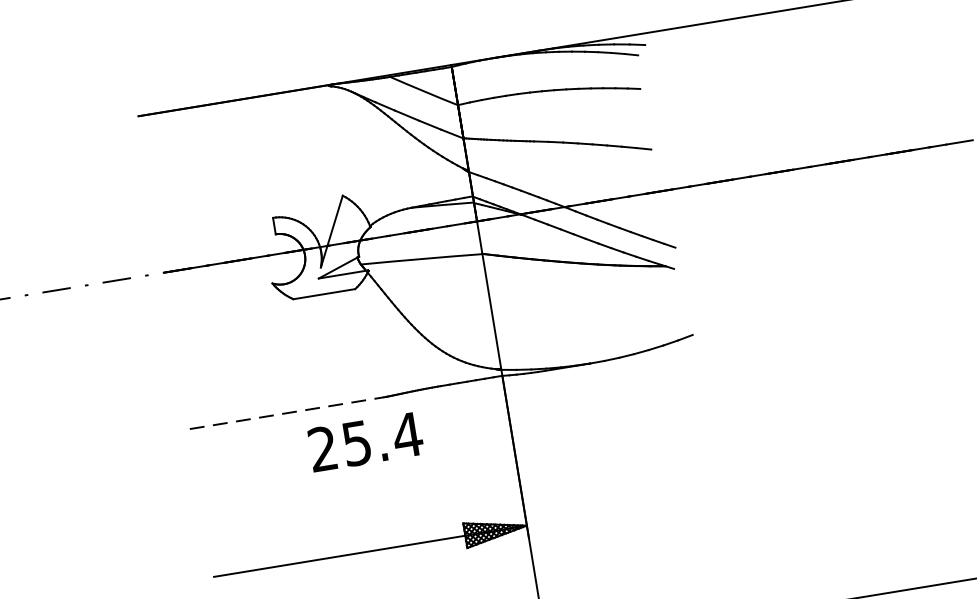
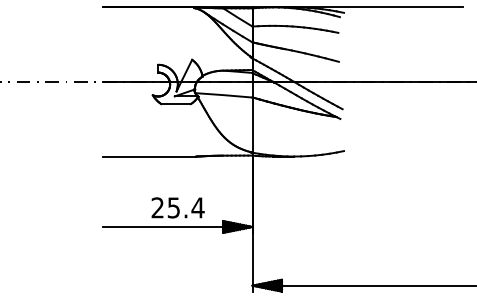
line: (288, 412) -> (150, 156), dashed -> solid
text: (364, 441) -> (177, 207), moved

